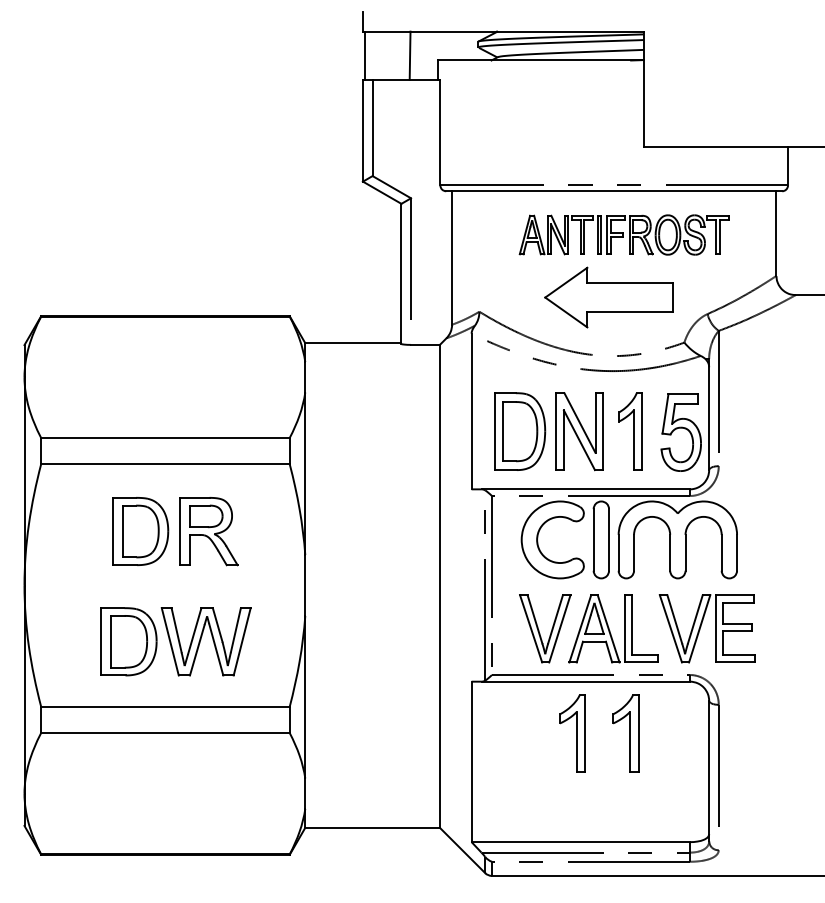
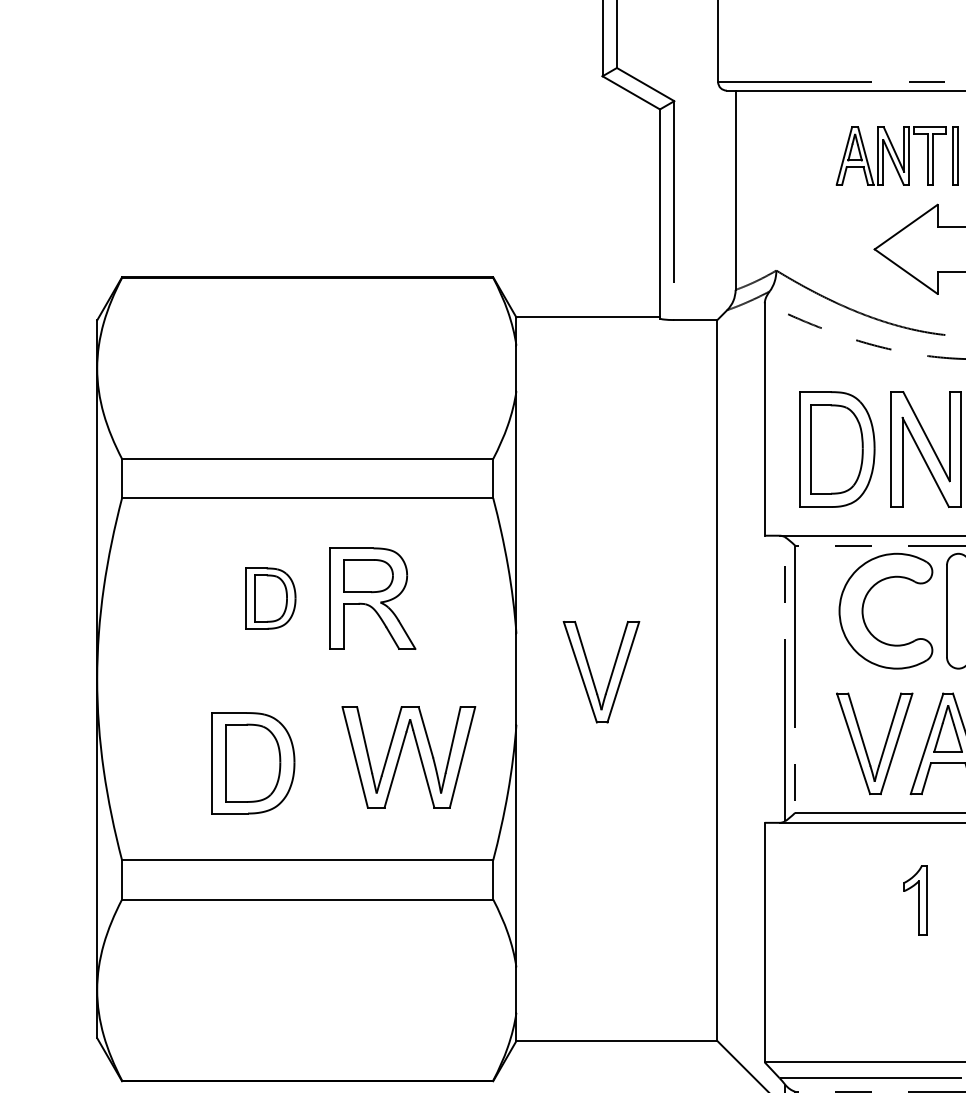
part: (140, 531) -> (270, 598), size x0.6
part: (362, 580) -> (601, 671), added
part: (205, 641) -> (407, 756), moved
part: (572, 733) -> (915, 900), size x0.6

